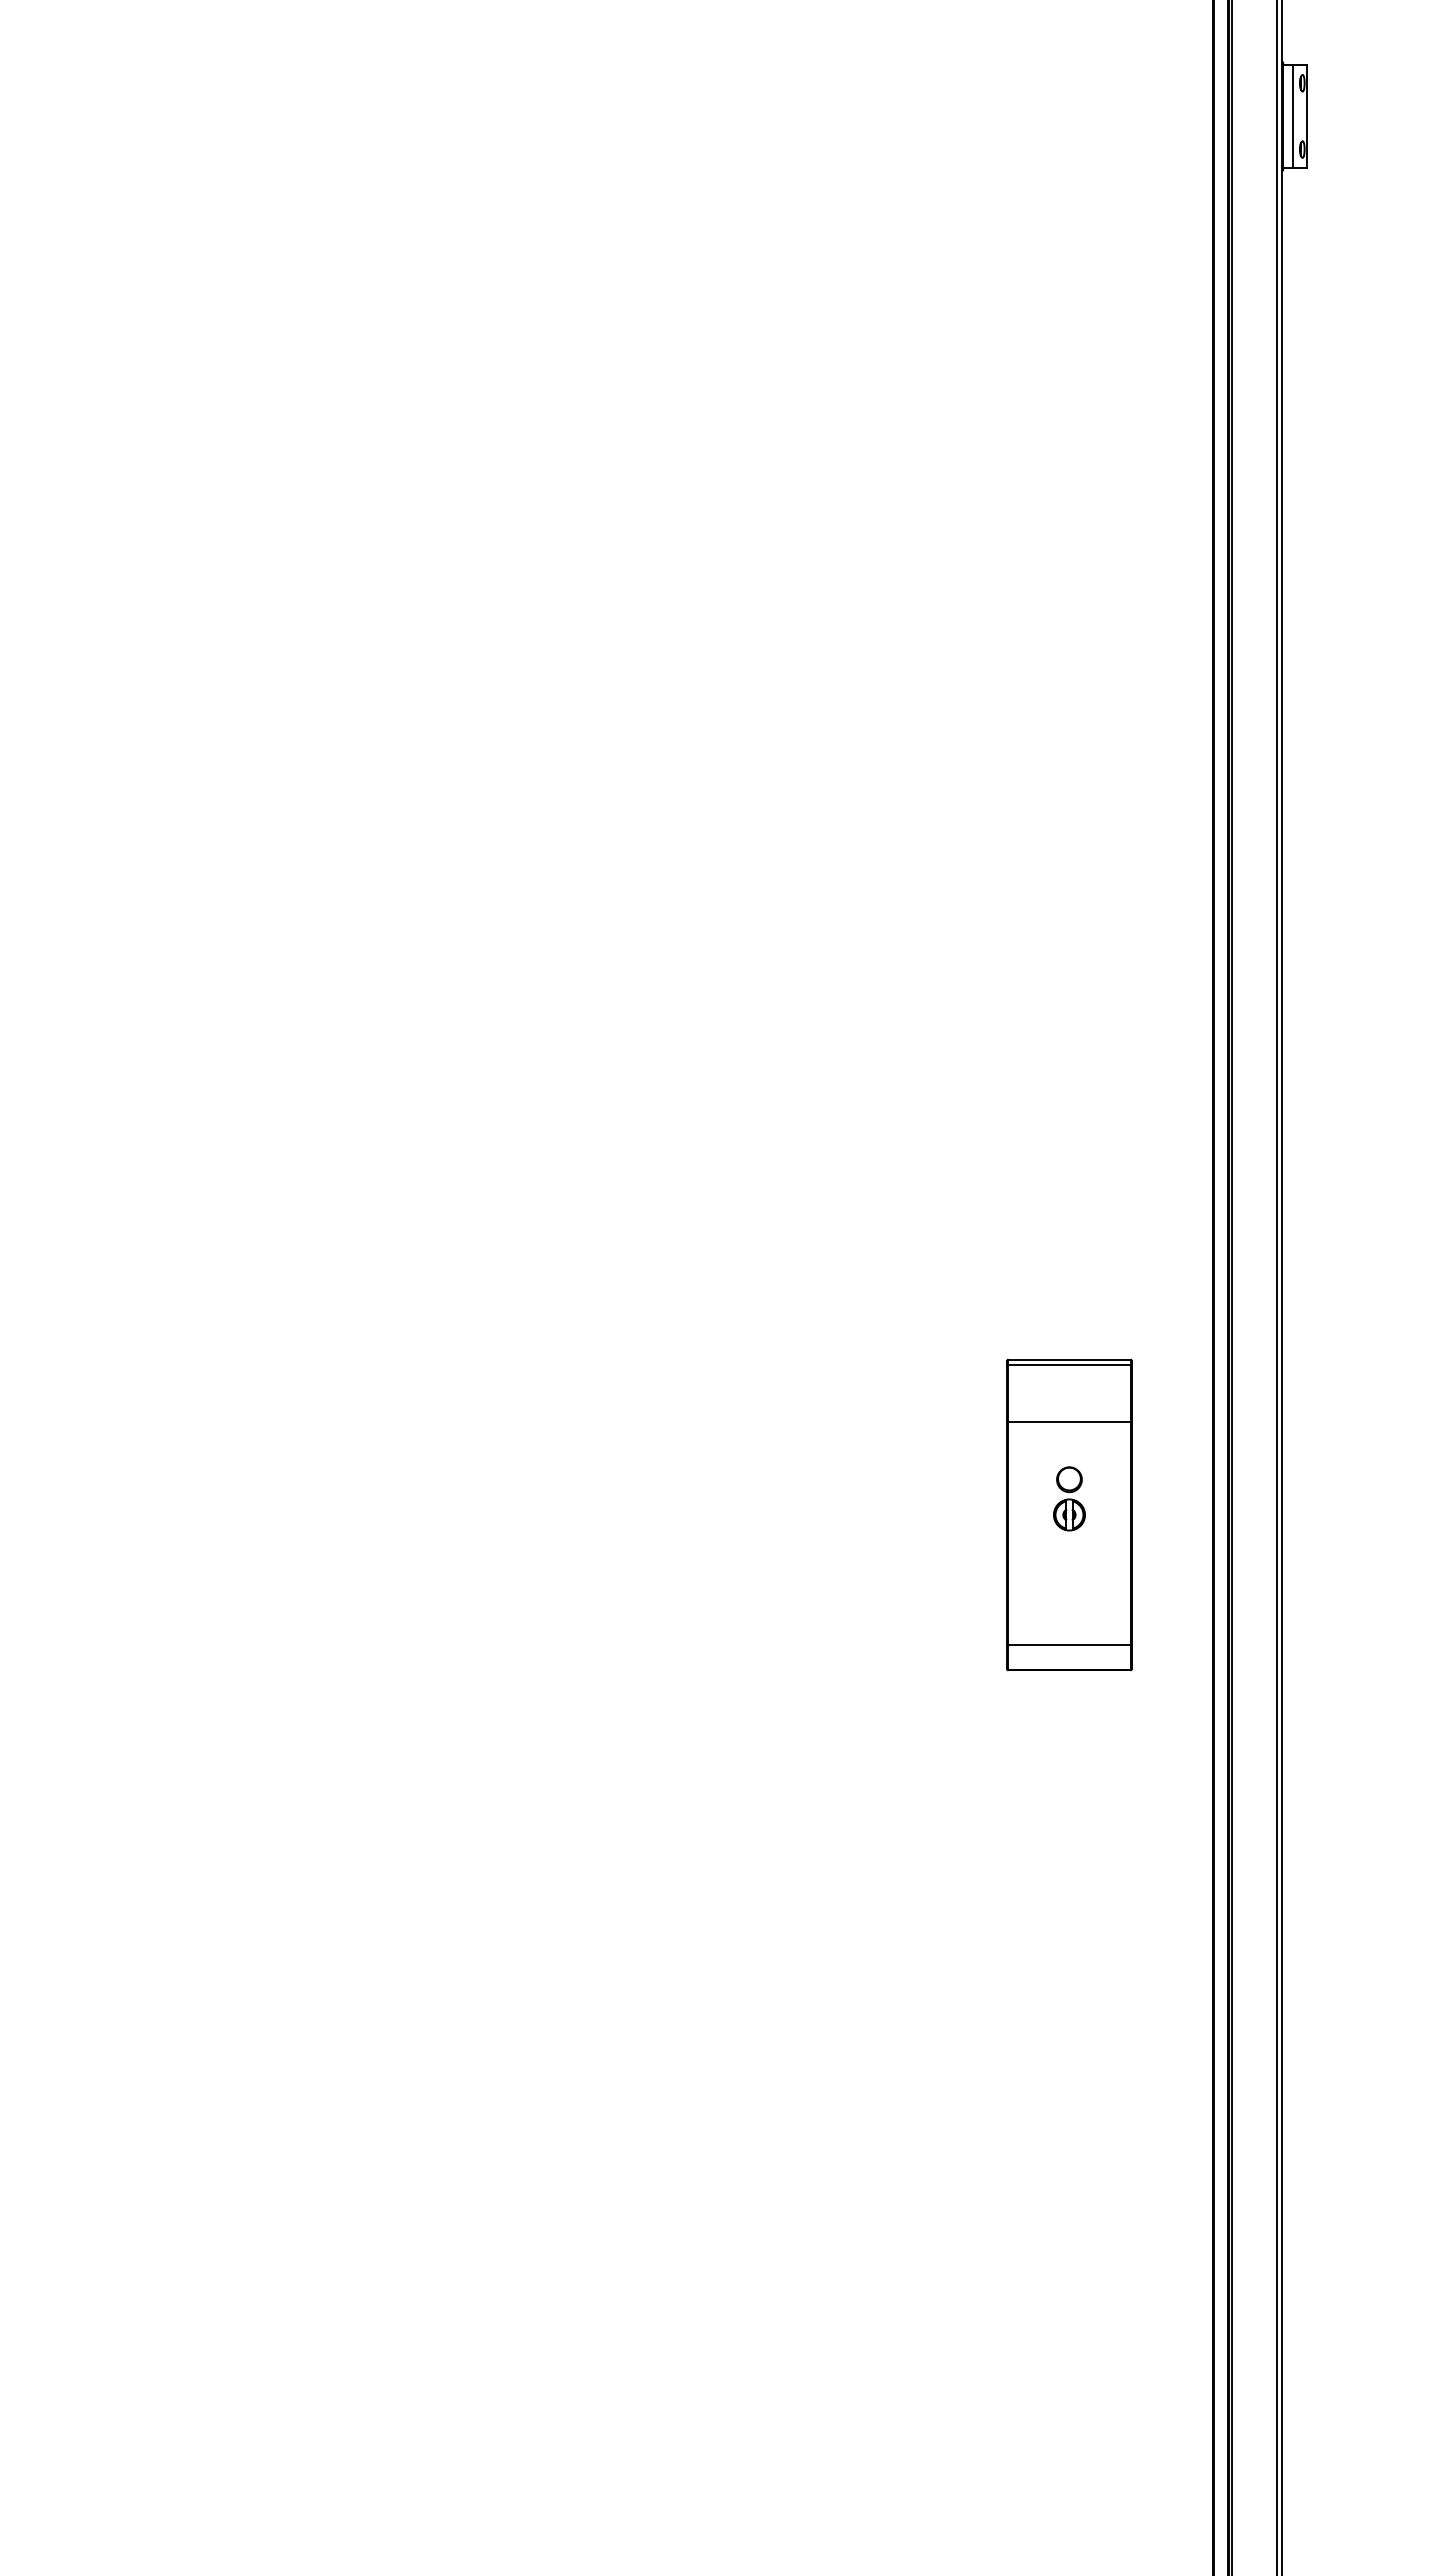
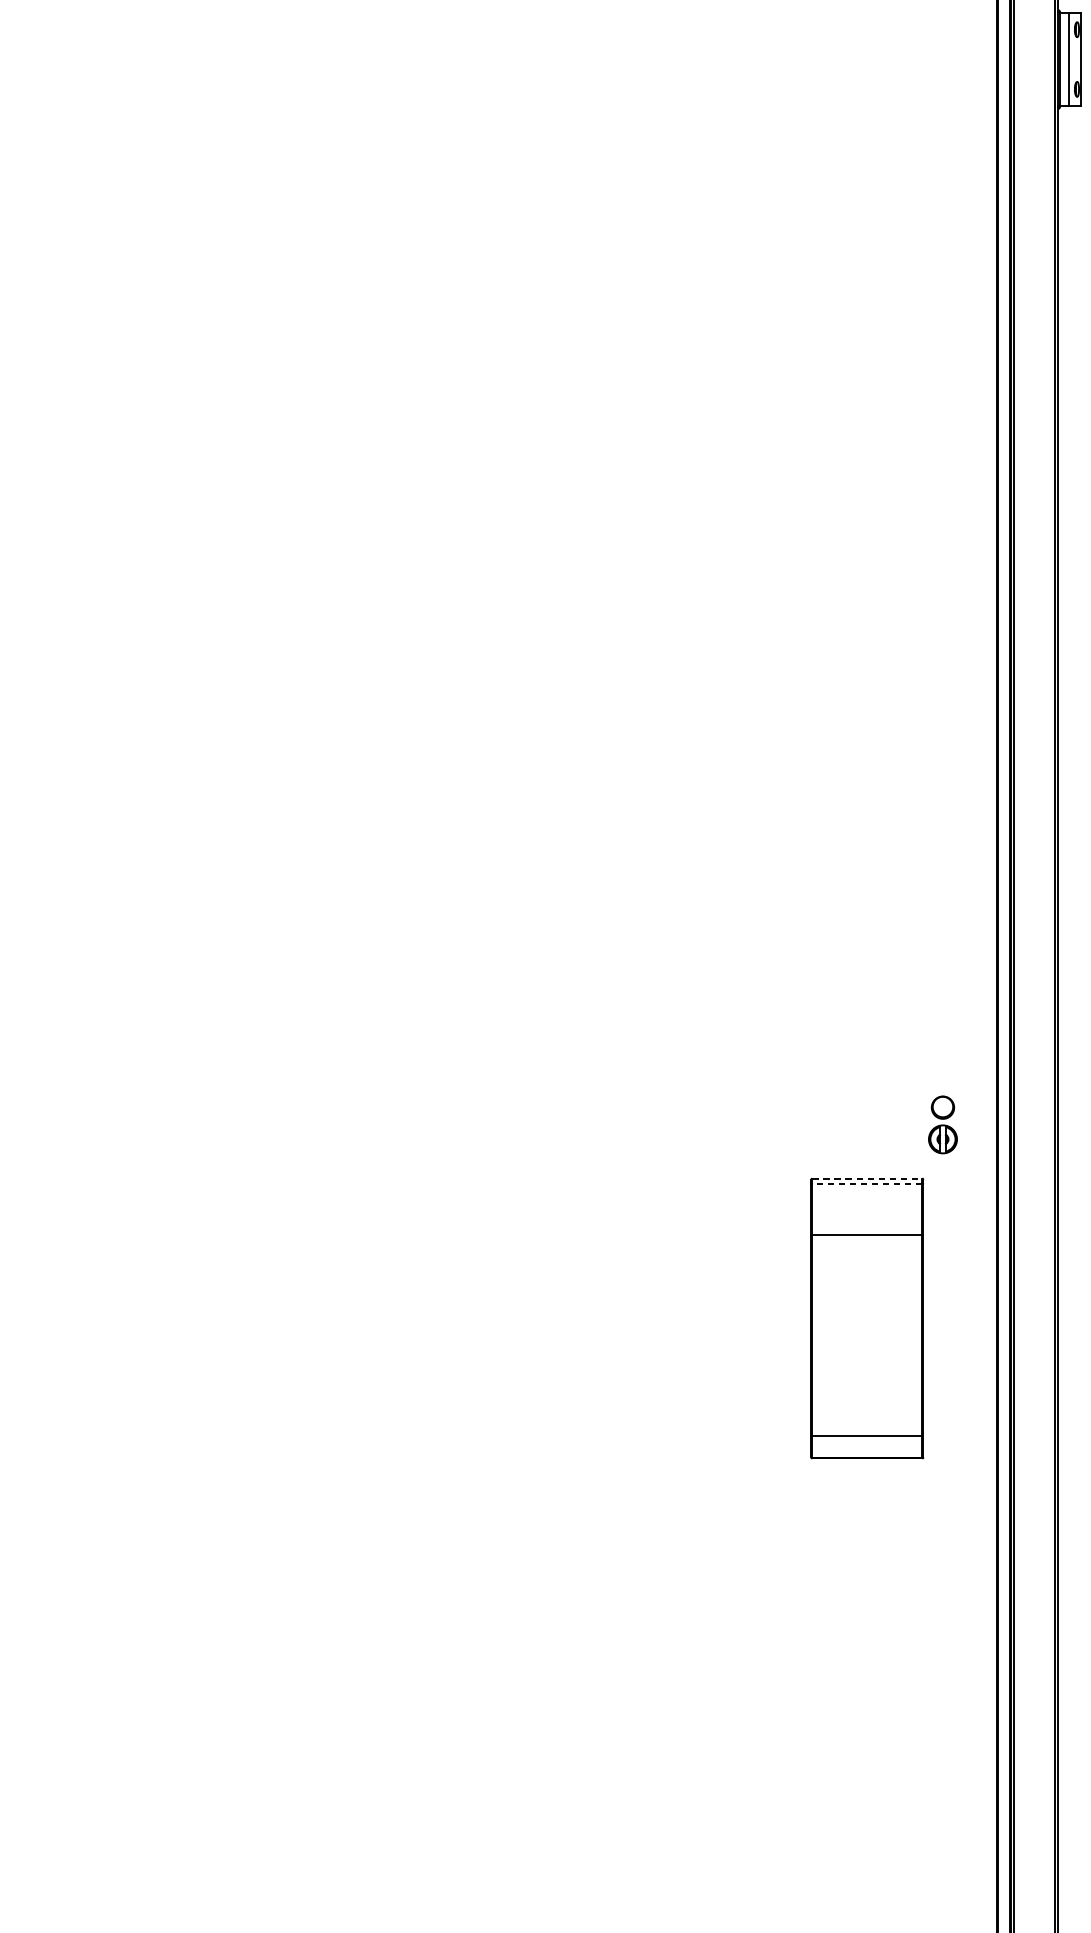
line: (1069, 1359) -> (867, 1178), solid -> dashed
line: (1068, 1365) -> (866, 1183), solid -> dashed
part: (1069, 1498) -> (943, 1124), moved

